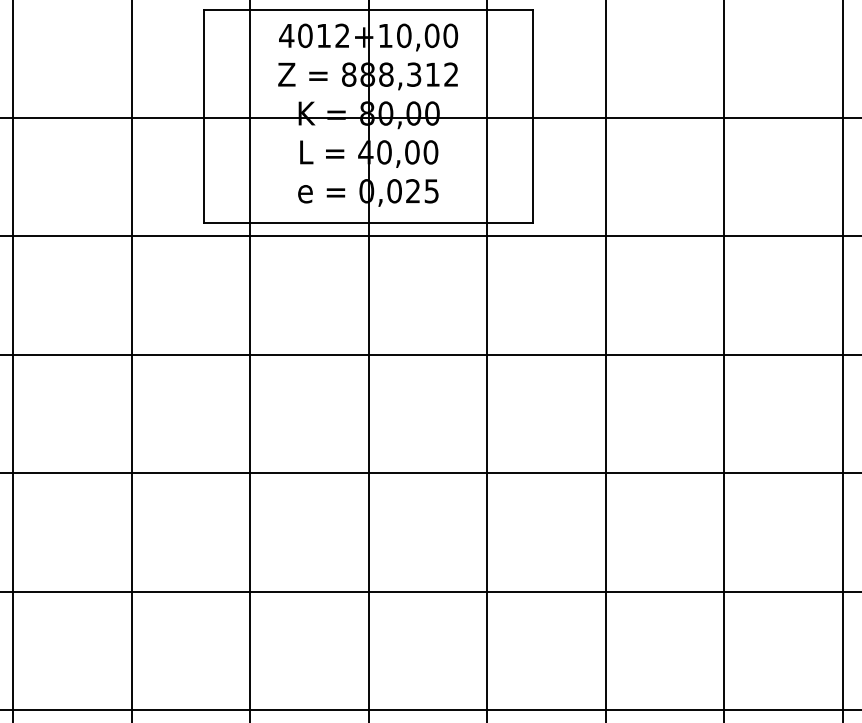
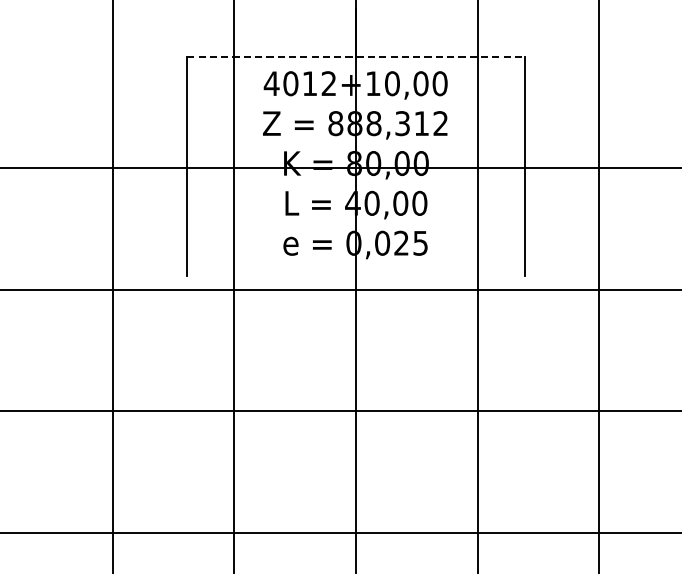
line: (369, 9) -> (356, 56), solid -> dashed
line: (368, 223) -> (355, 276), removed

